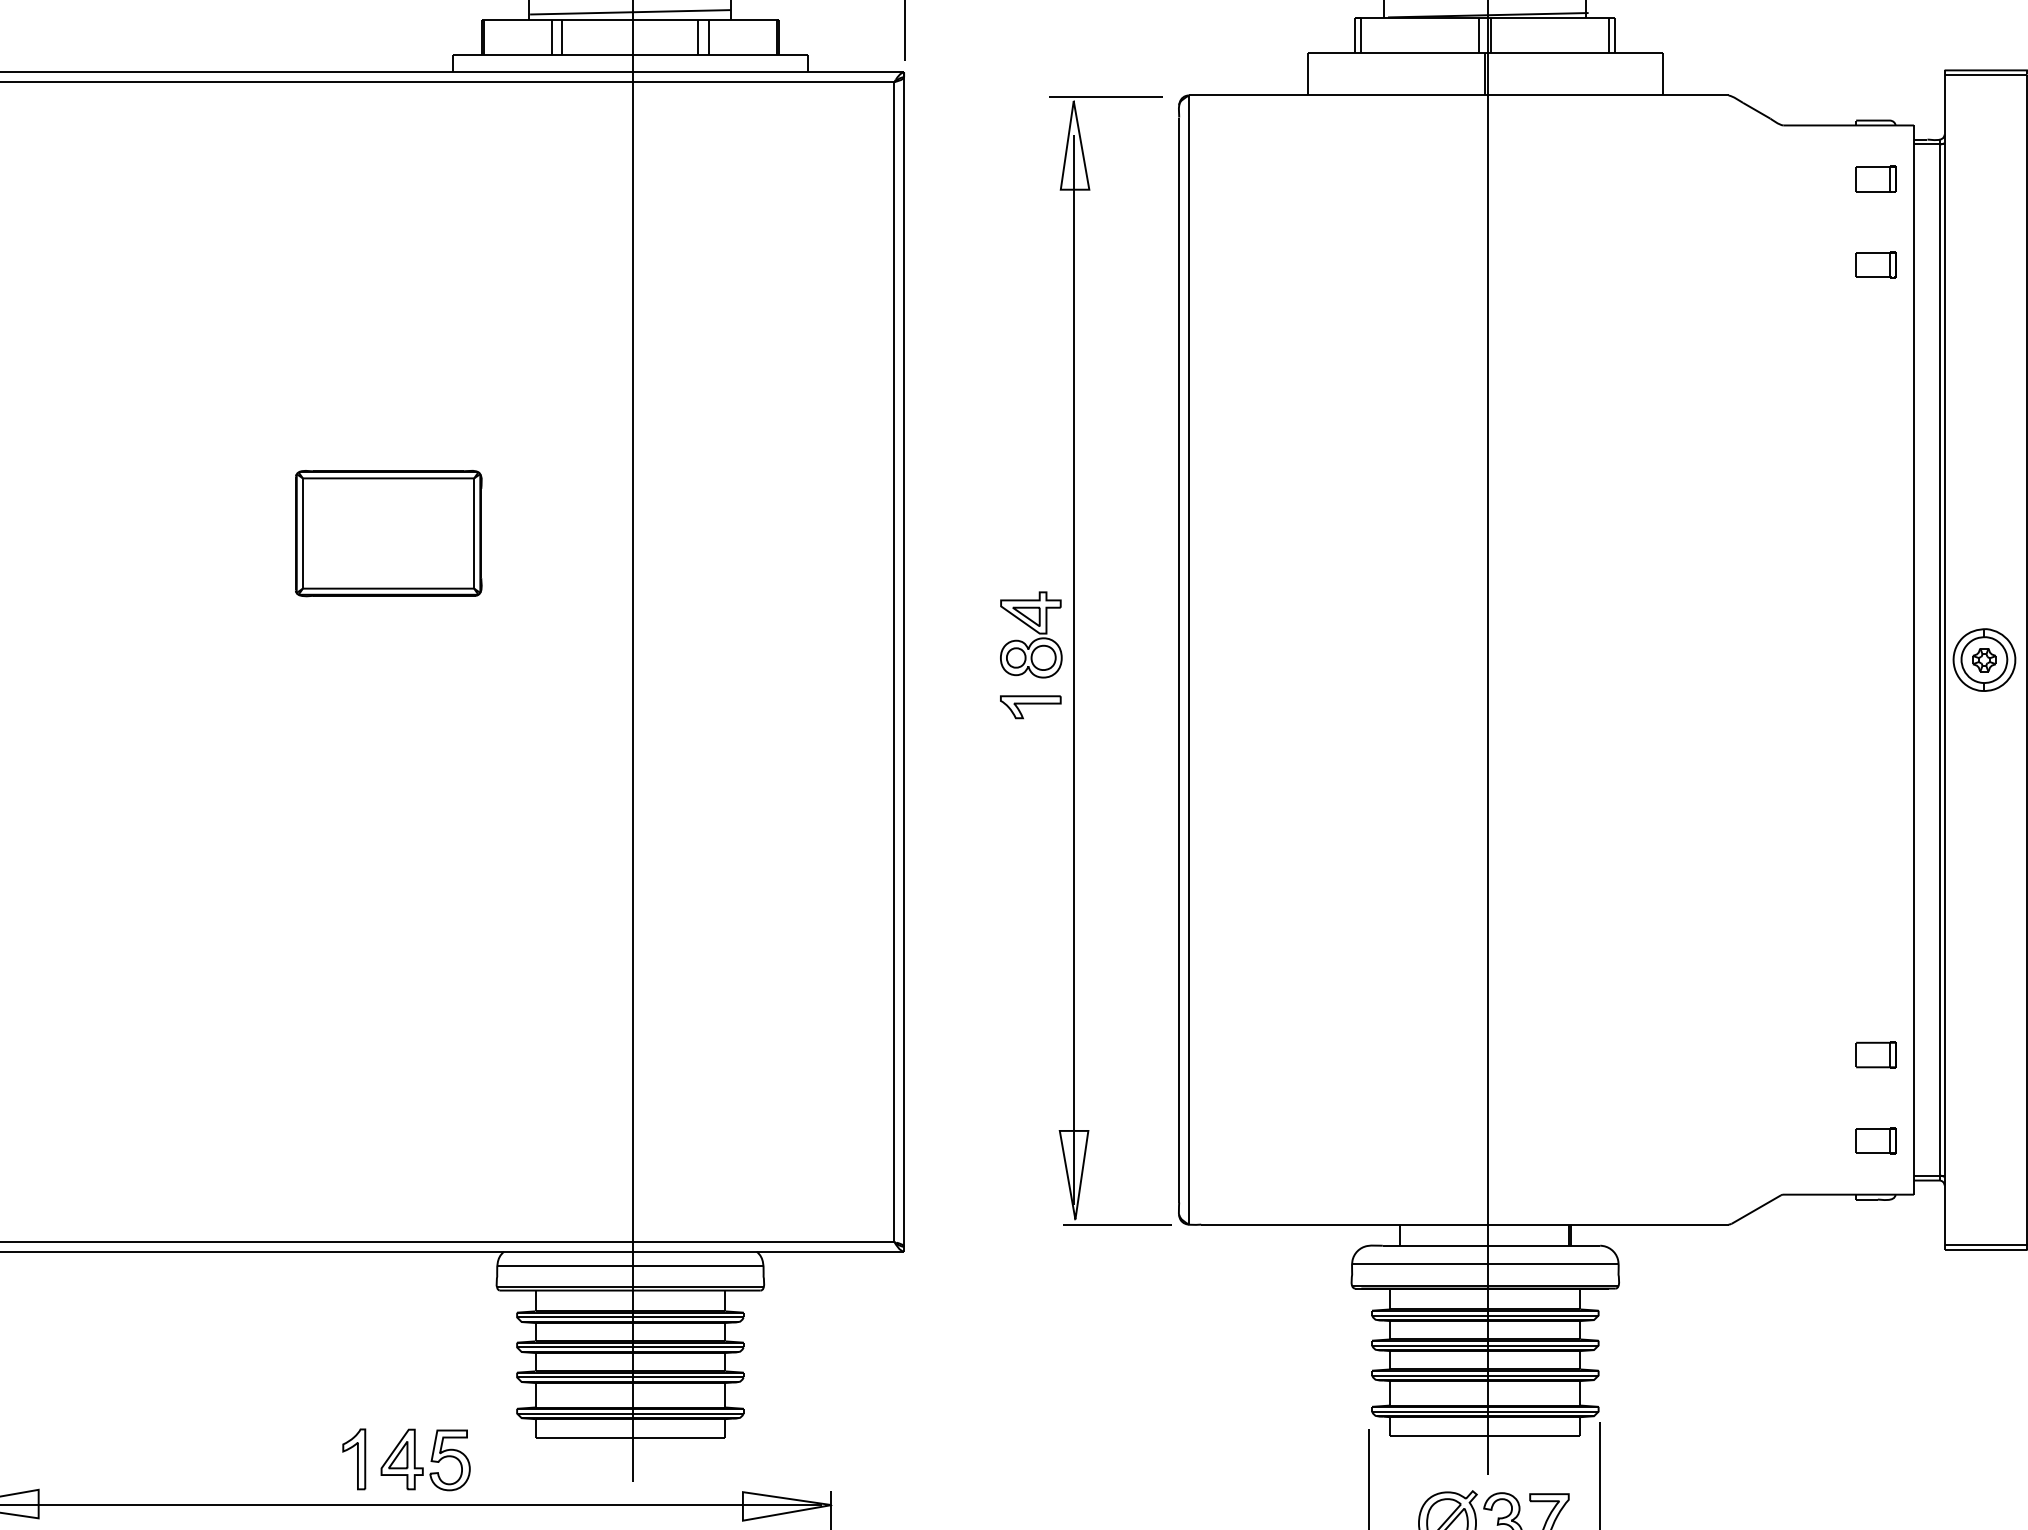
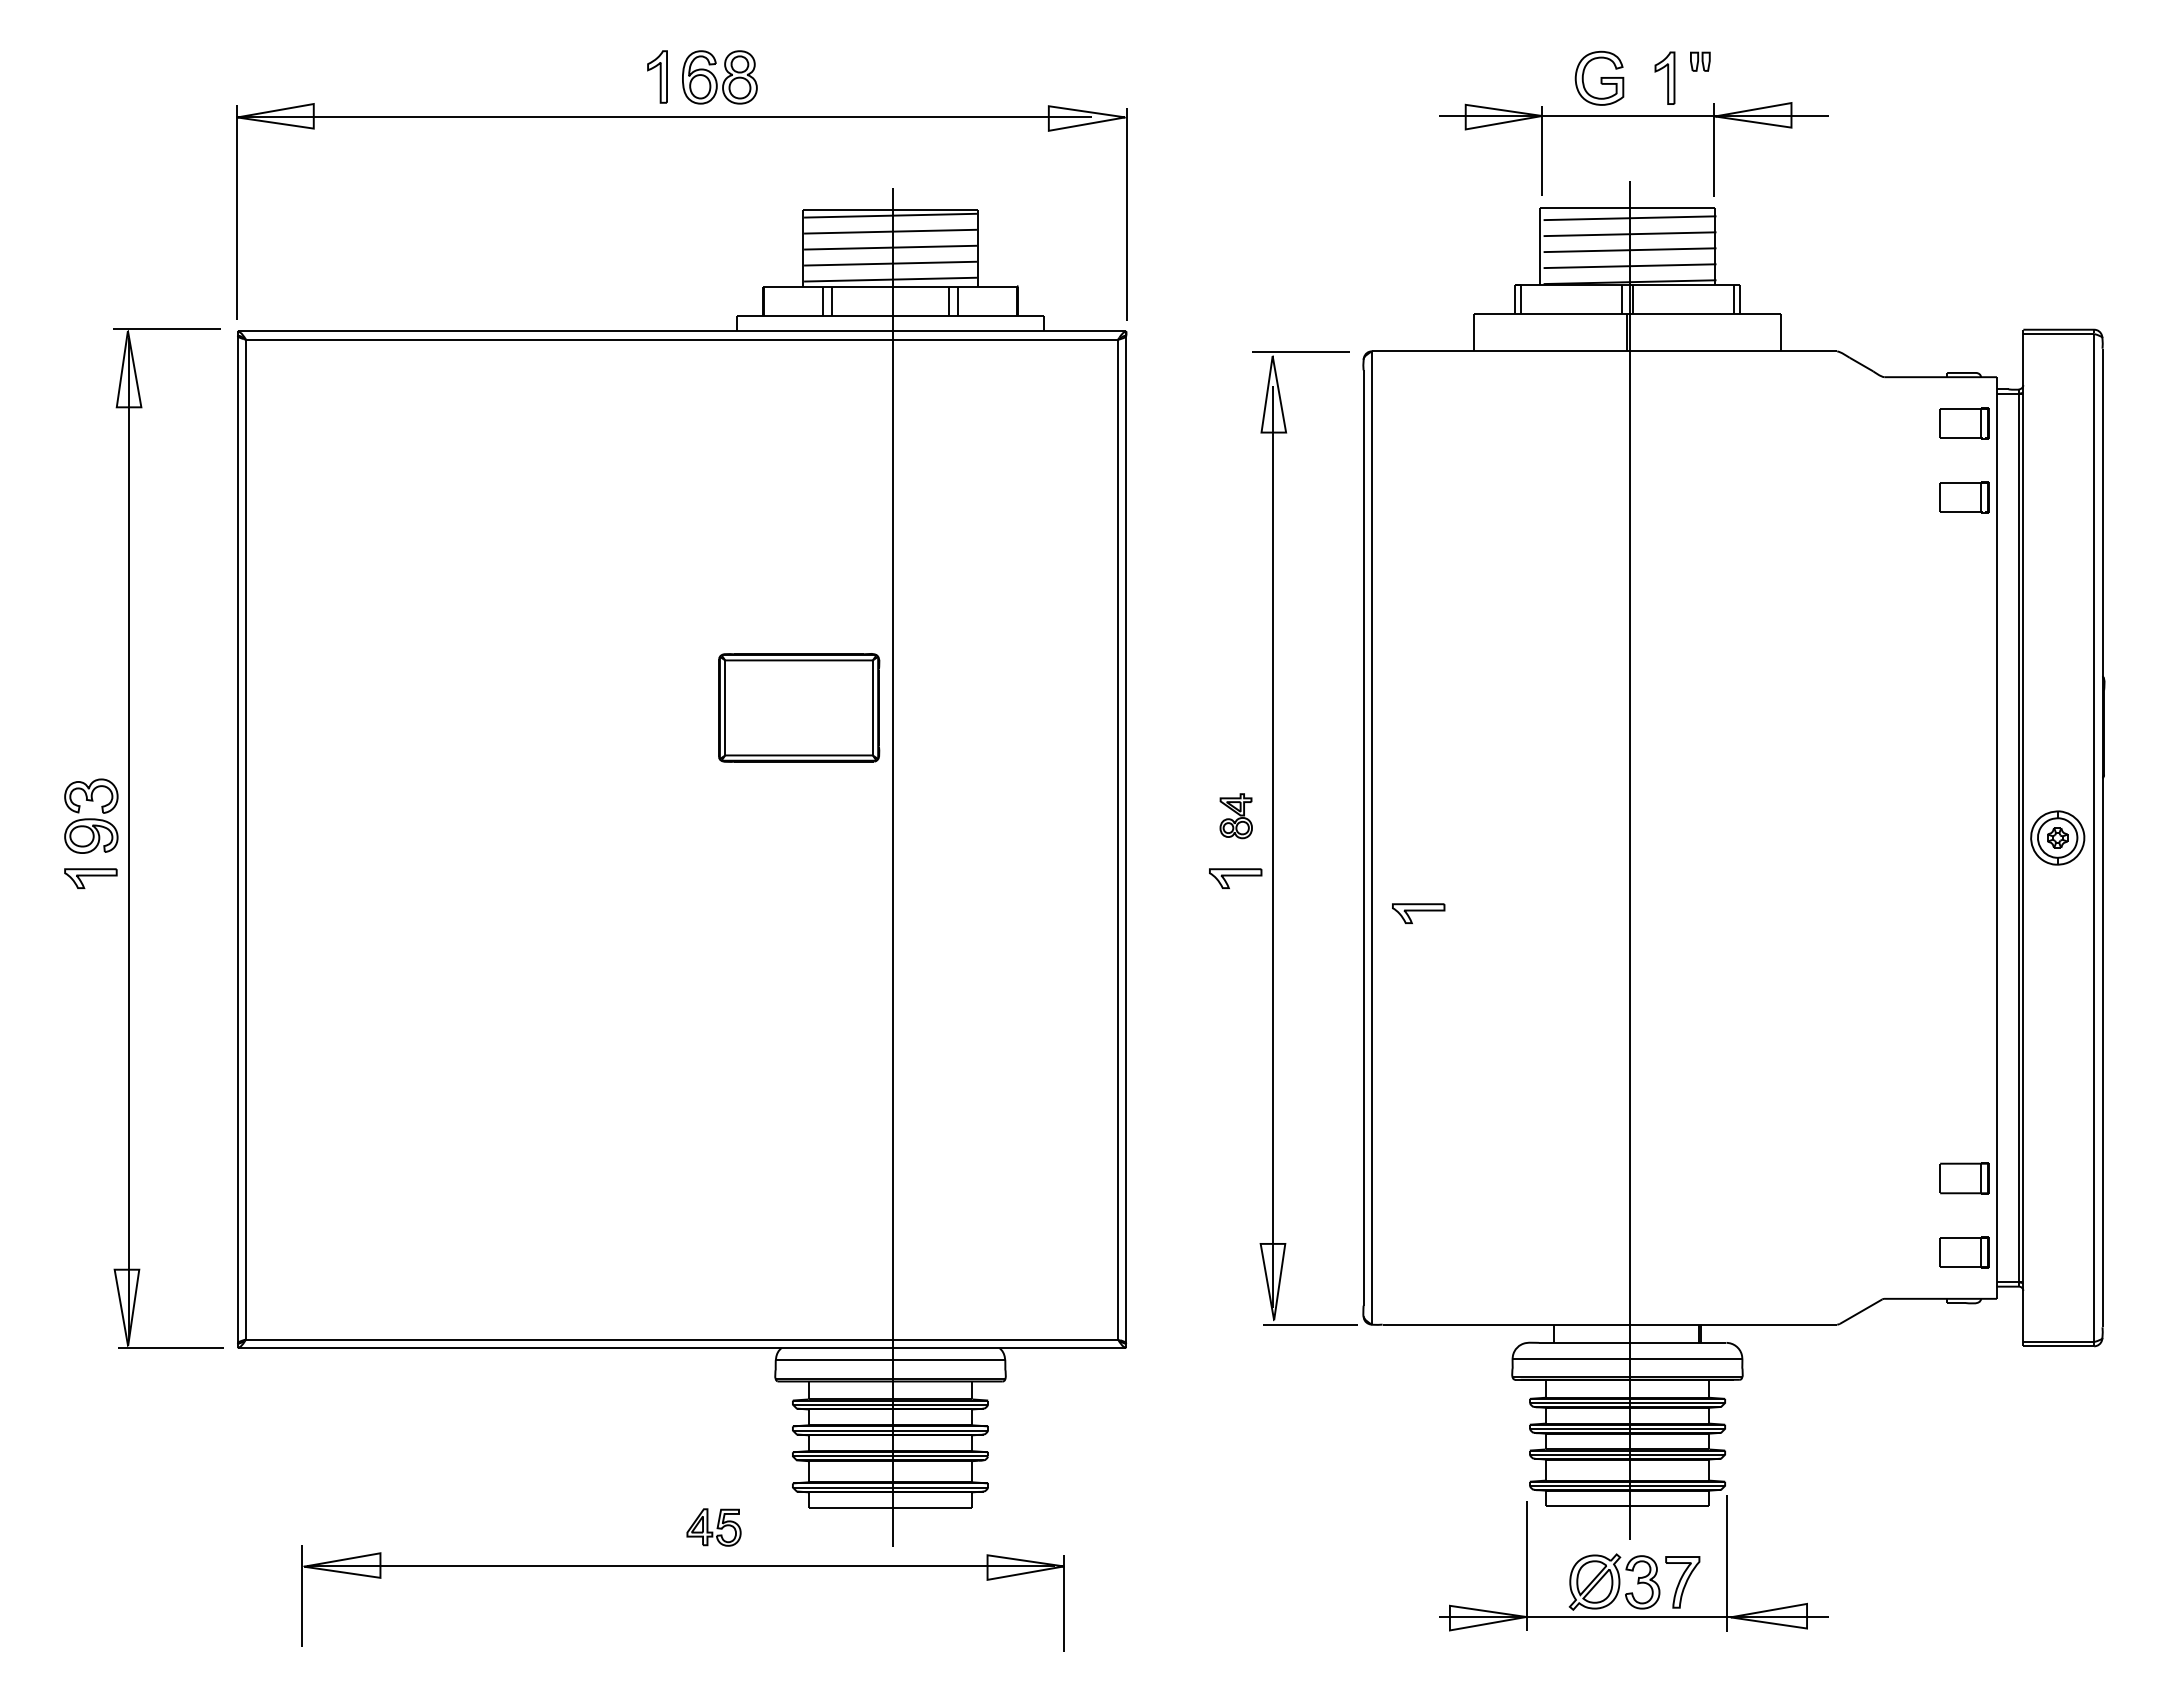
part: (1876, 179) -> (1964, 423), size x1.4
part: (1876, 265) -> (1964, 497), size x1.4
part: (389, 533) -> (799, 707), moved
part: (1031, 633) -> (1236, 815), size x0.6
part: (1242, 747) -> (1418, 913), added
part: (1876, 1055) -> (1964, 1178), size x1.4
part: (1876, 1139) -> (1964, 1251), size x1.4
part: (354, 1458) -> (652, 1526), removed
part: (425, 1459) -> (713, 1527), size x0.7

